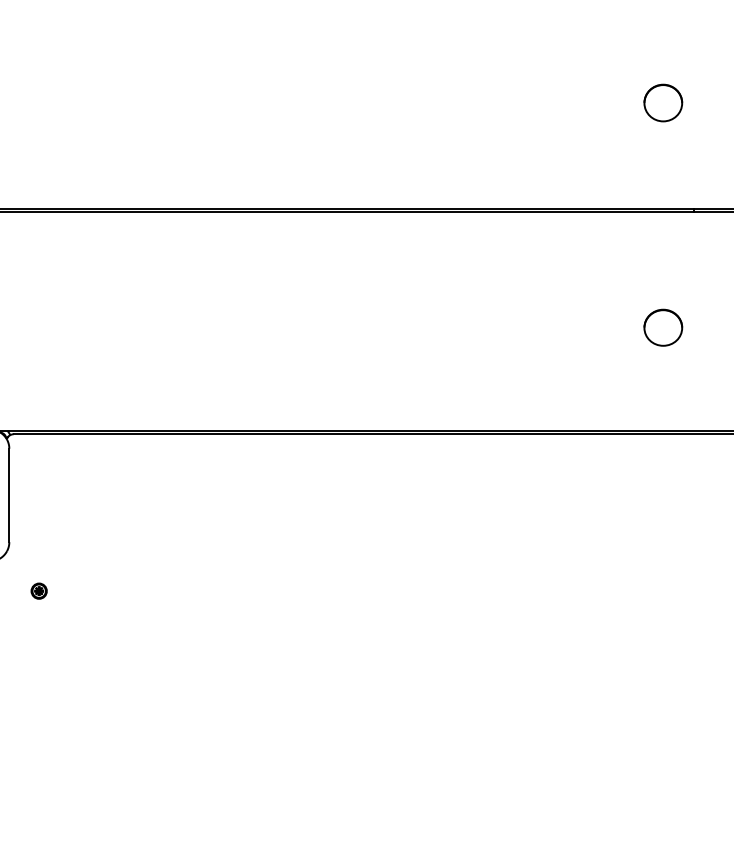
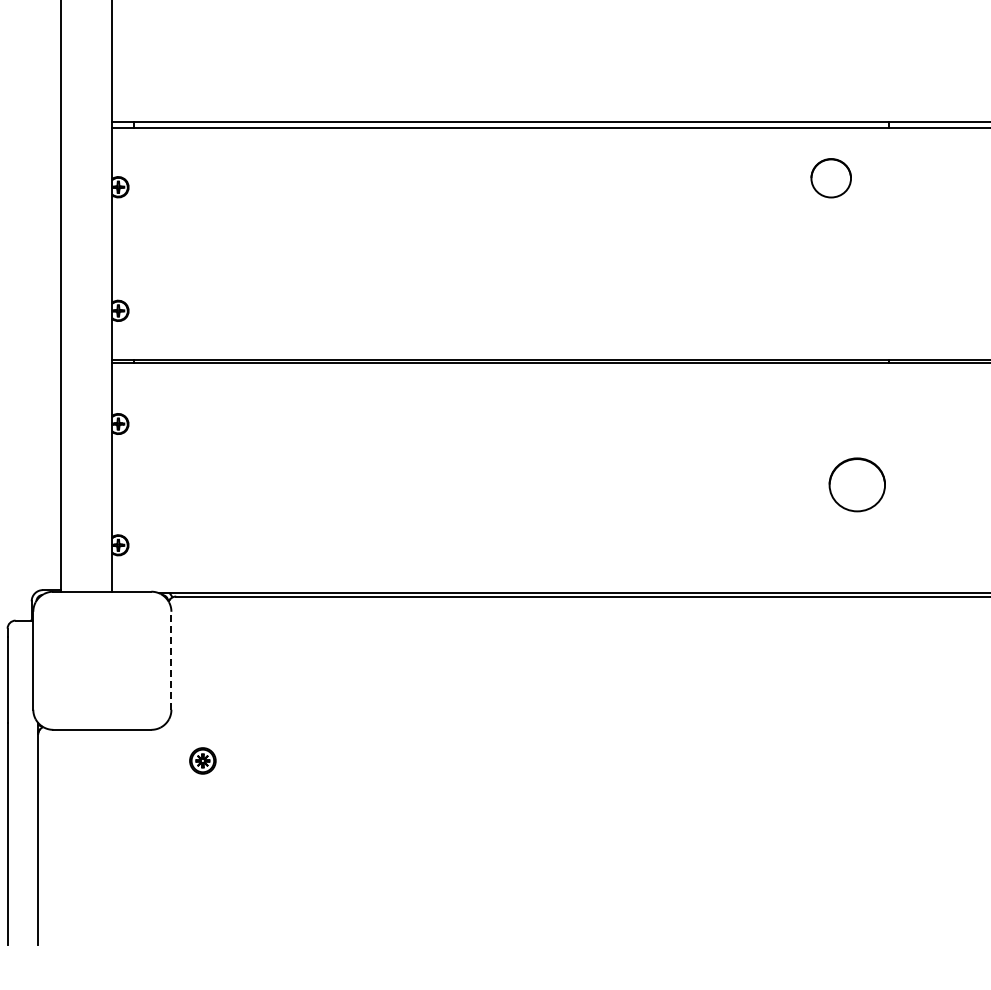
part: (662, 103) -> (830, 178), moved
part: (662, 327) -> (856, 484), size x1.4
line: (9, 495) -> (171, 660), solid -> dashed
part: (38, 591) -> (202, 761), size x1.6

